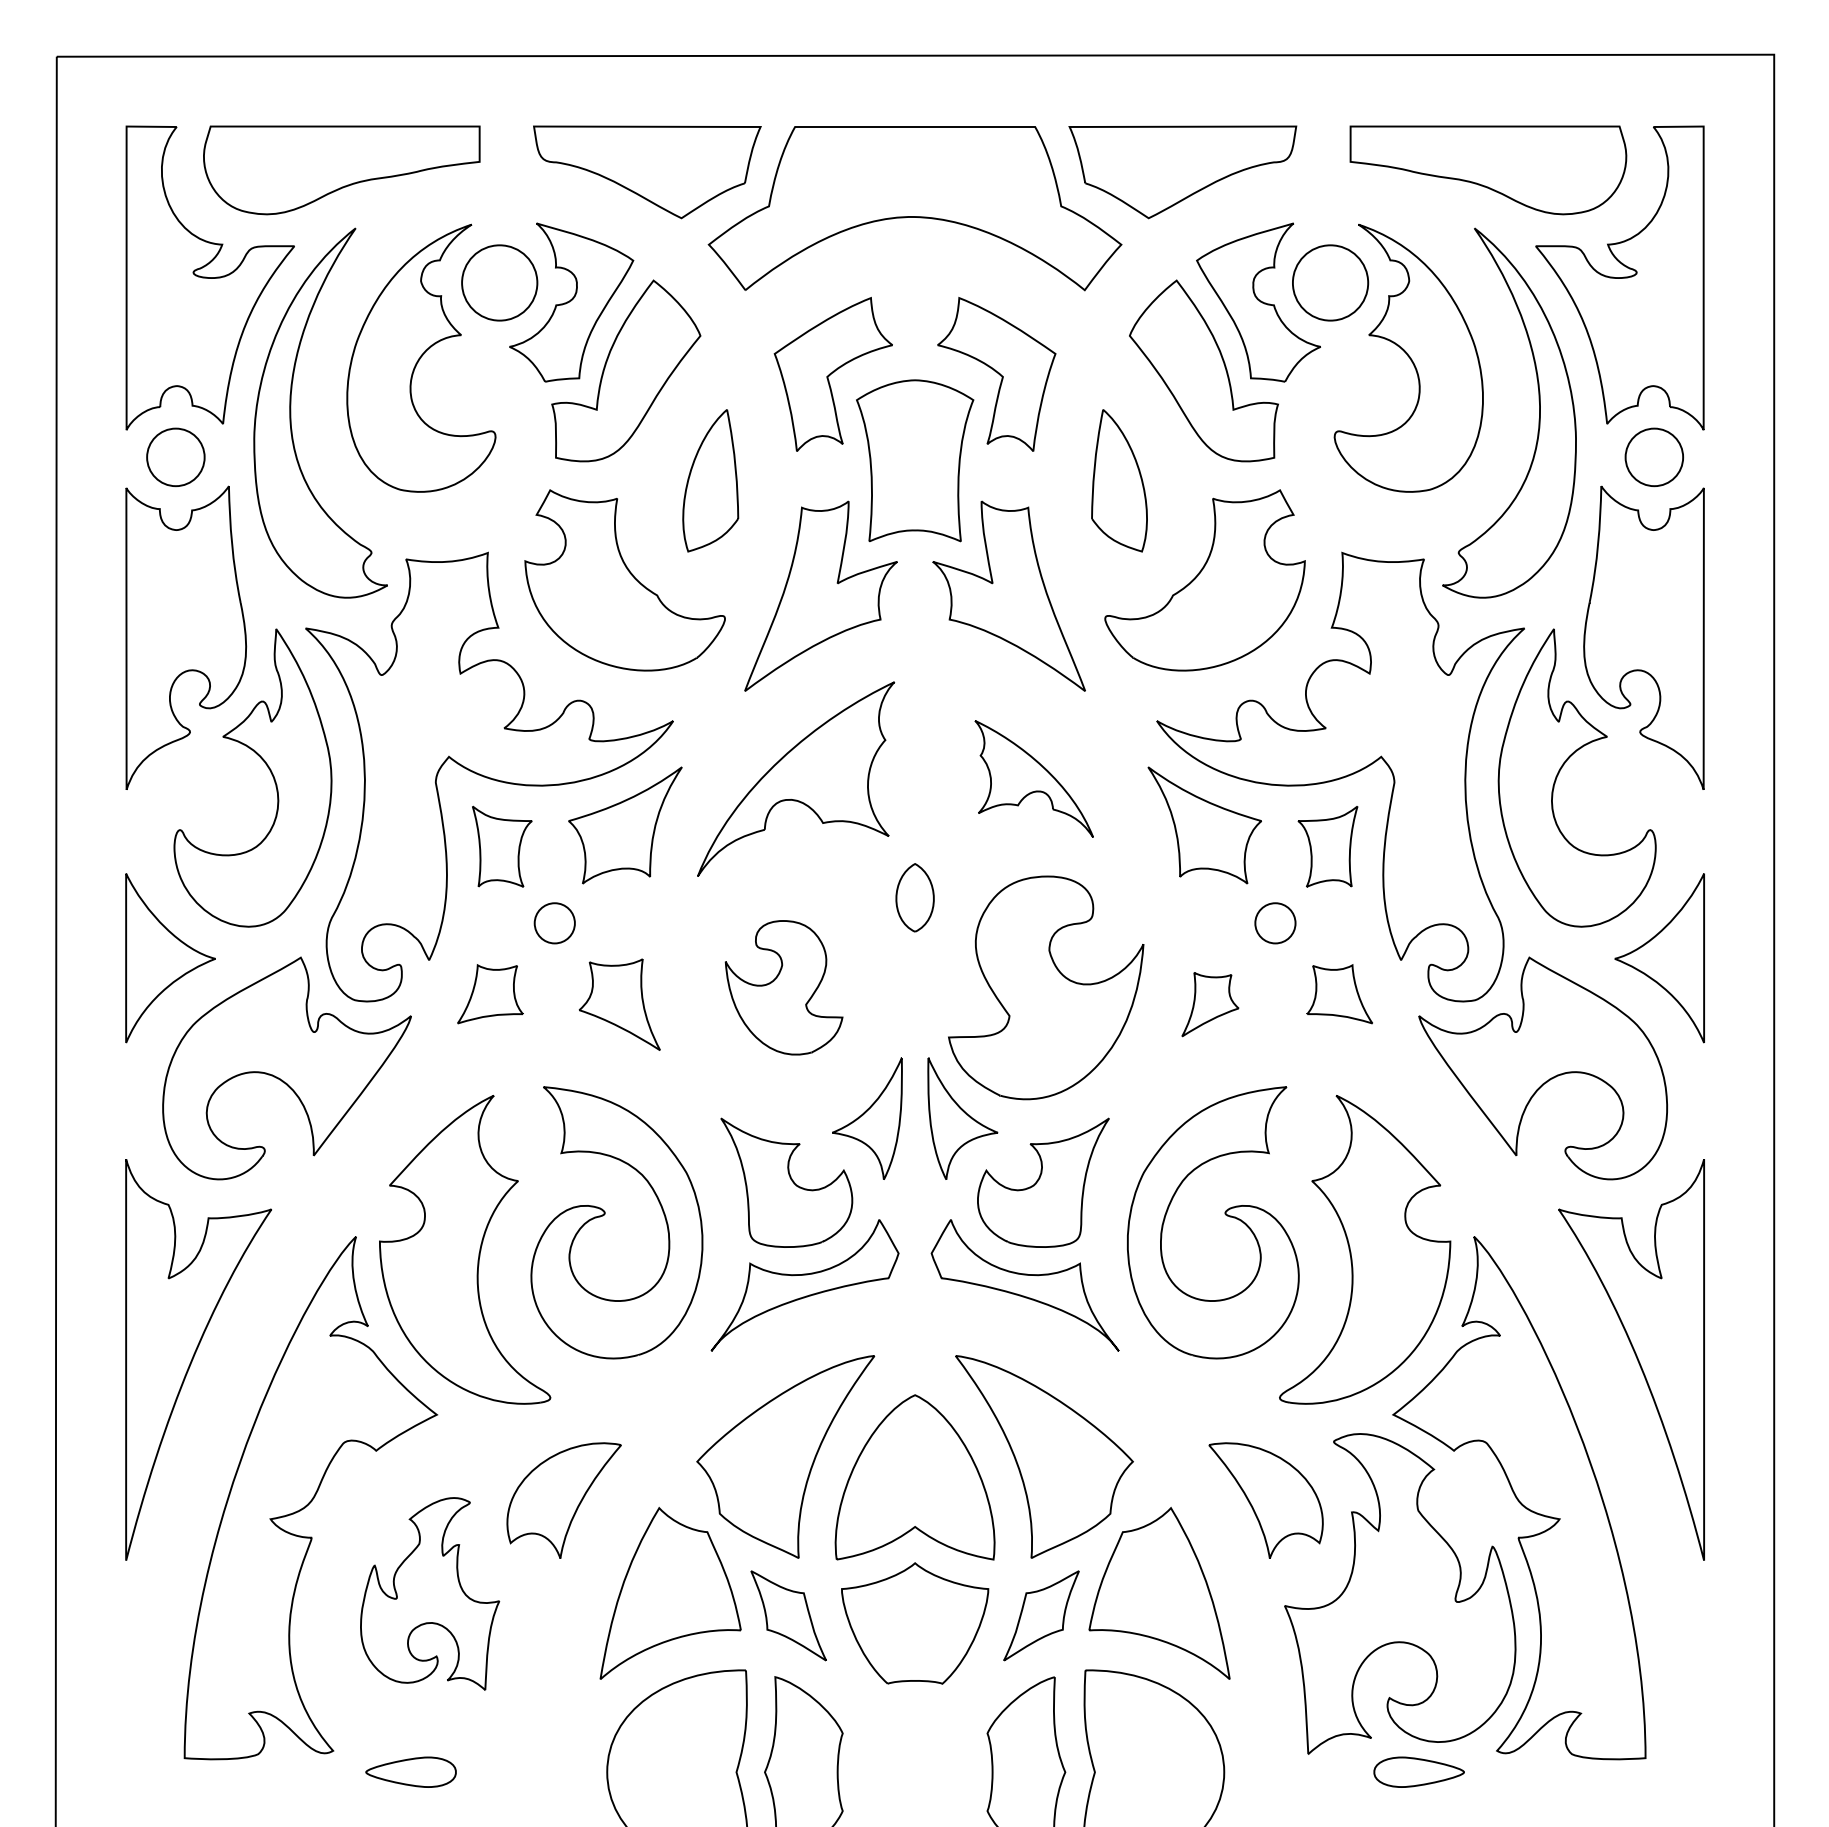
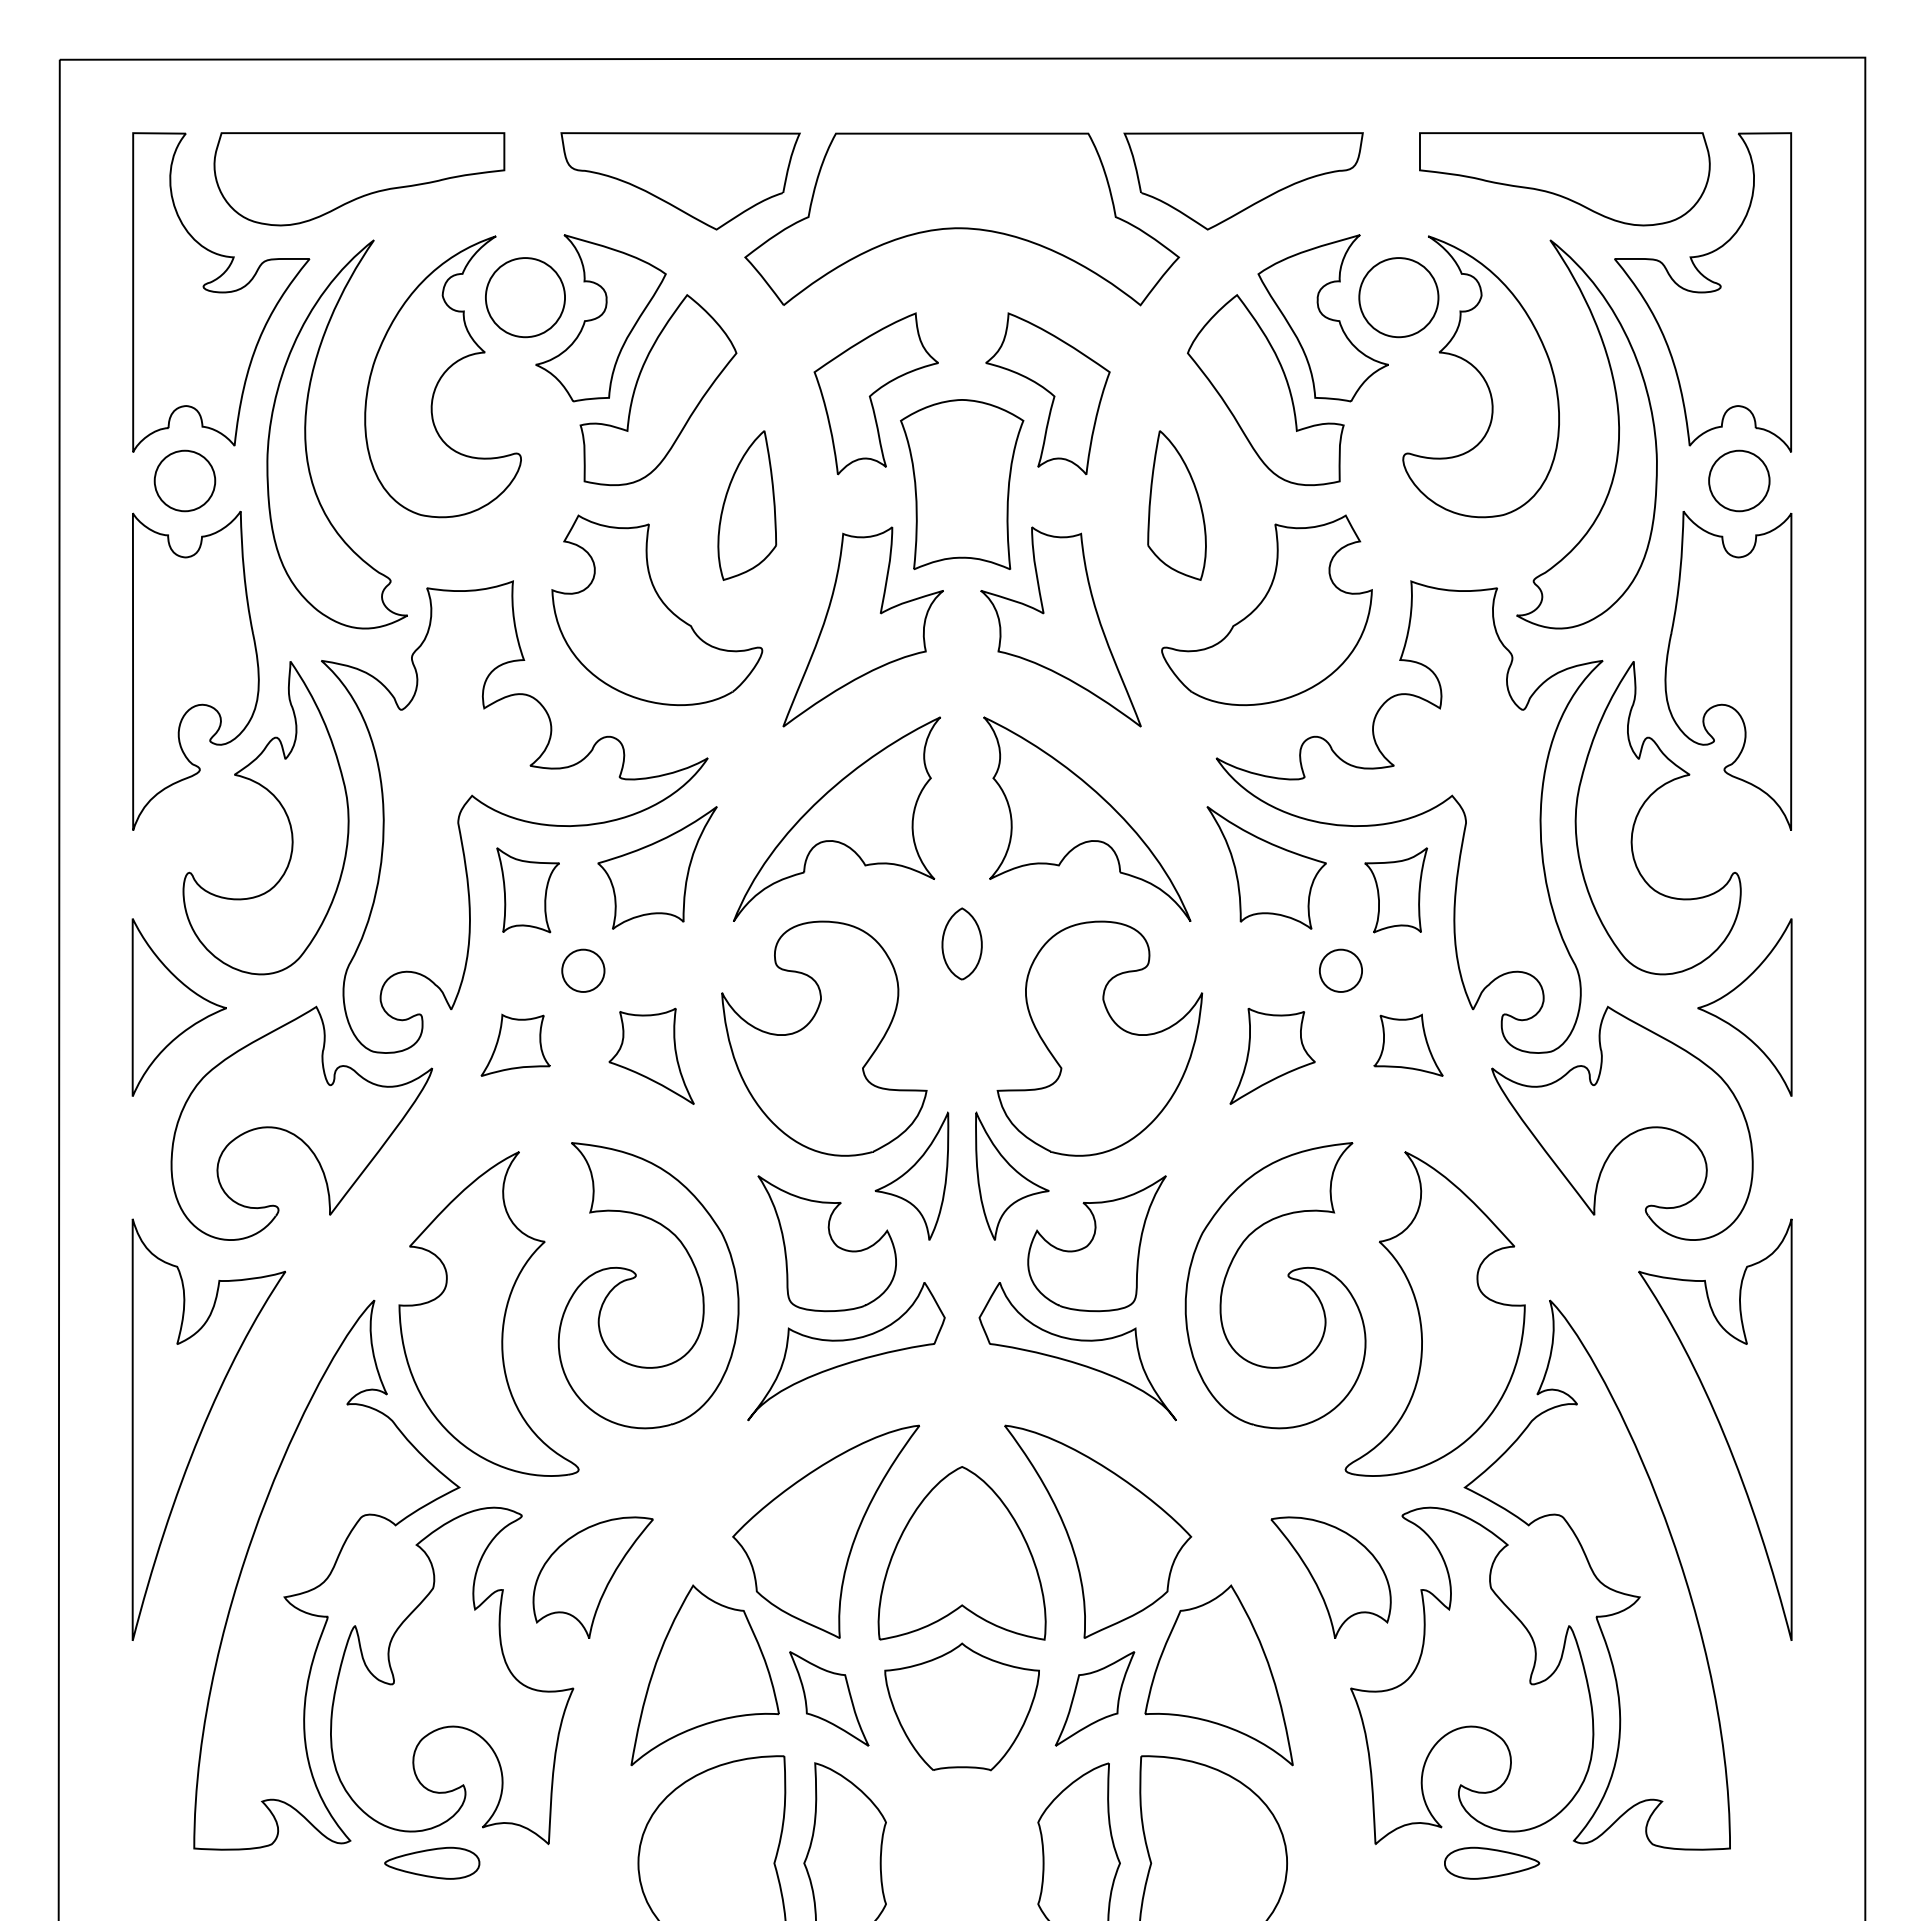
part: (1034, 778) -> (1087, 818), size x1.67
part: (784, 987) -> (824, 1038), size x1.67
part: (1210, 1003) -> (1272, 1055), size x1.43
part: (430, 1593) -> (452, 1675), size x1.67

